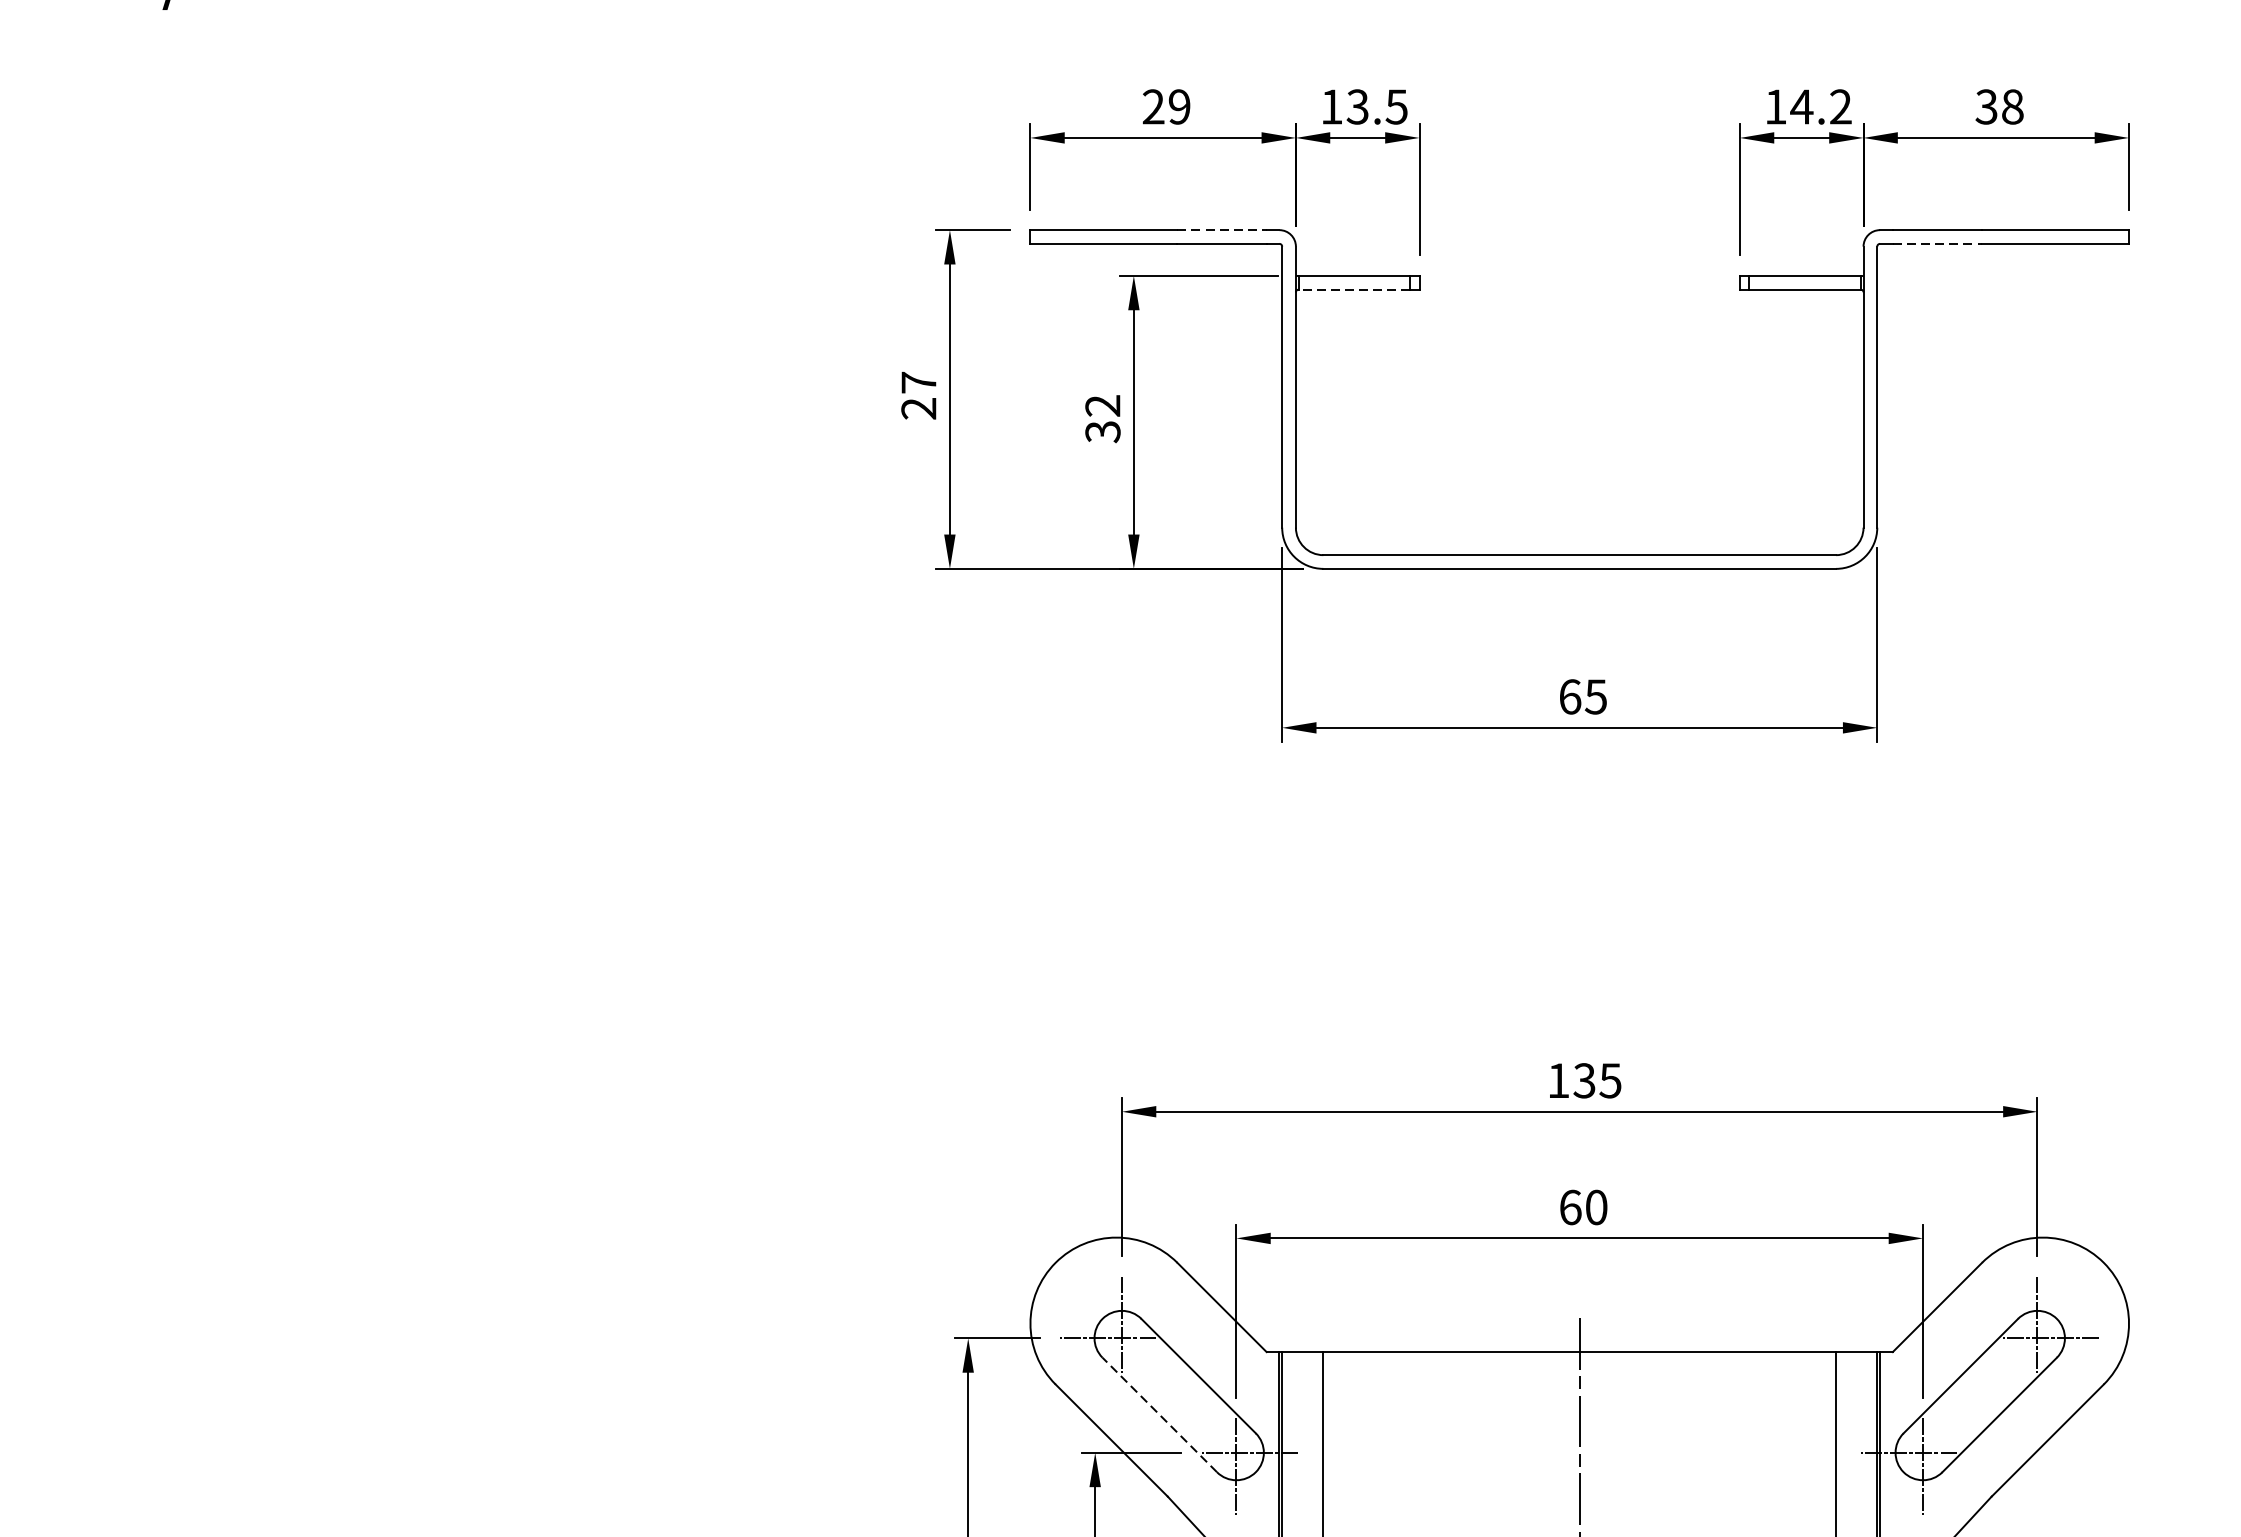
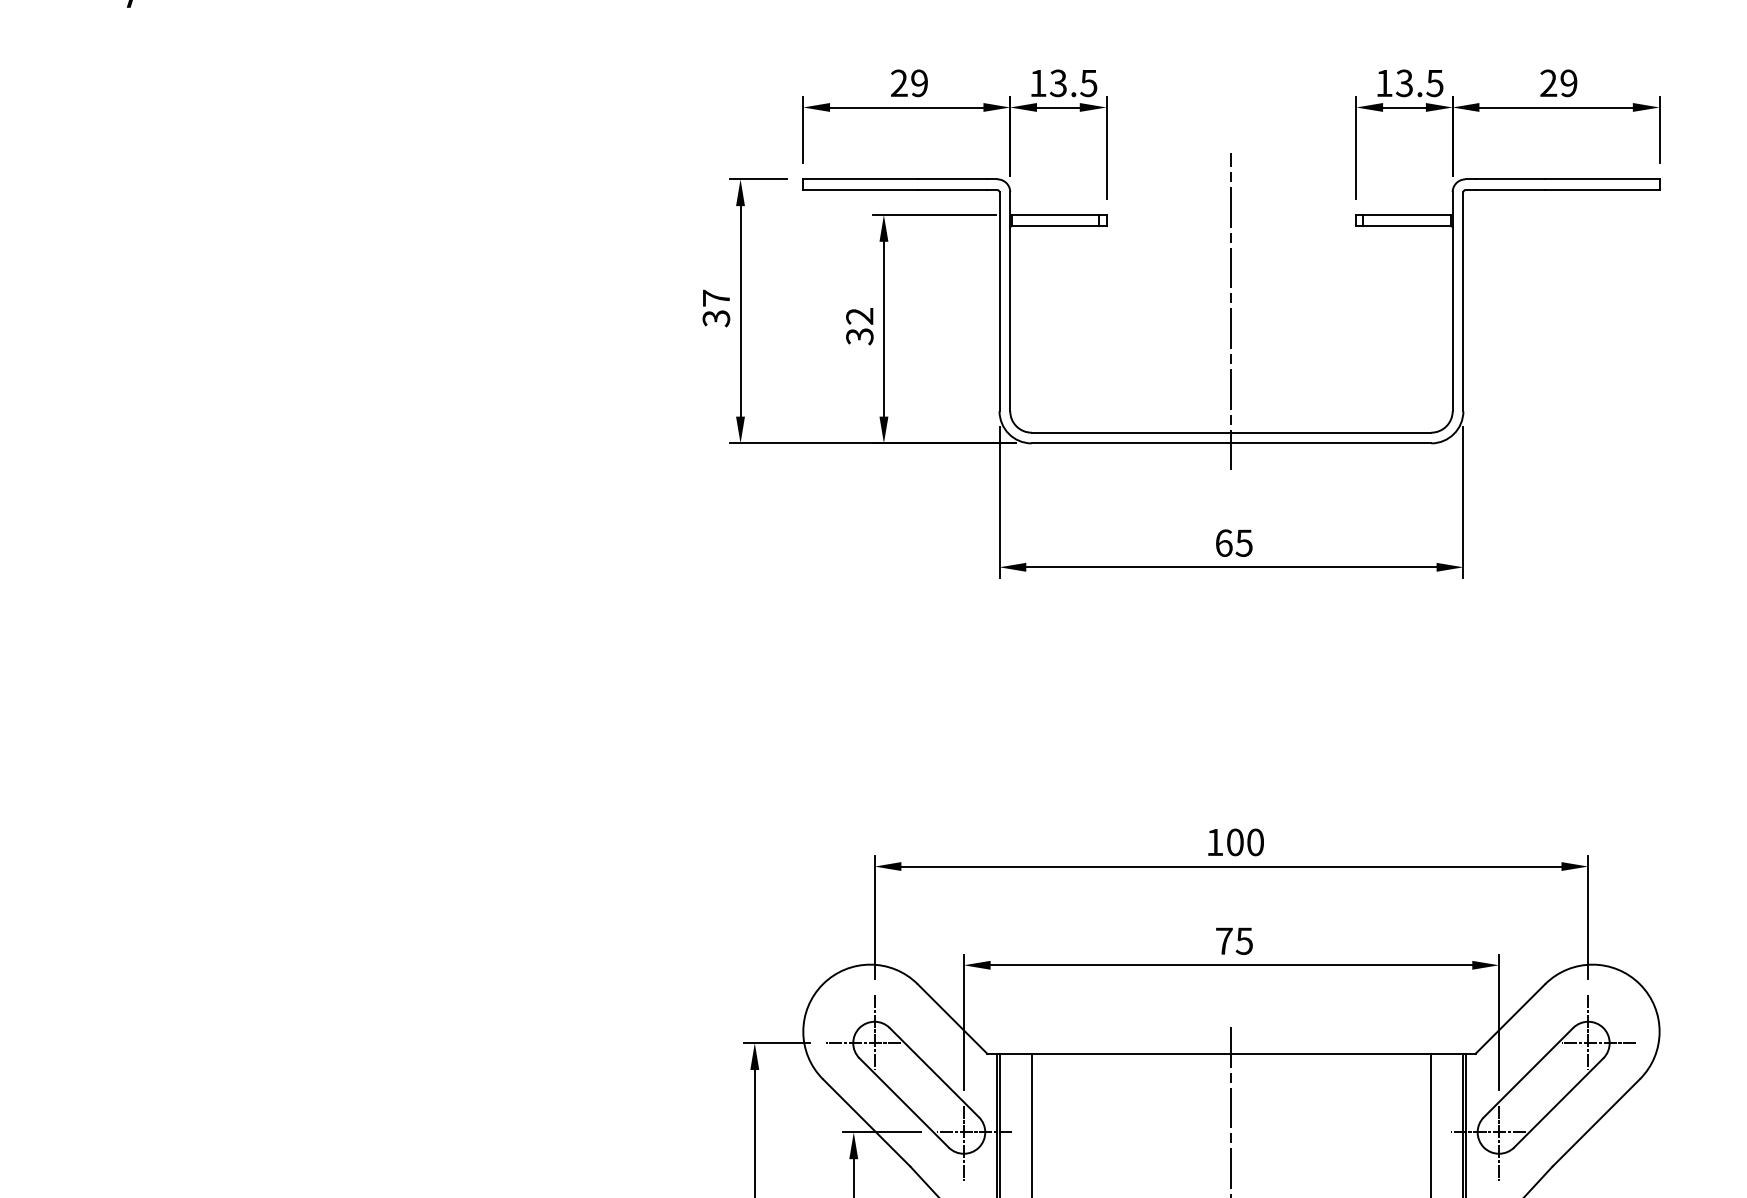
text: (1820, 107) -> (1419, 83), 14.2 -> 13.5
text: (1999, 107) -> (1558, 83), 38 -> 29
line: (1221, 230) -> (952, 179), dashed -> solid
line: (1937, 244) -> (1510, 190), dashed -> solid
line: (1353, 289) -> (1055, 225), dashed -> solid
line: (1579, 399) -> (1231, 311), added
text: (919, 408) -> (716, 318), 27 -> 37
text: (1596, 1080) -> (1244, 842), 135 -> 100
text: (1583, 1206) -> (1234, 940), 60 -> 75
line: (1158, 1414) -> (903, 1102), dashed -> solid

